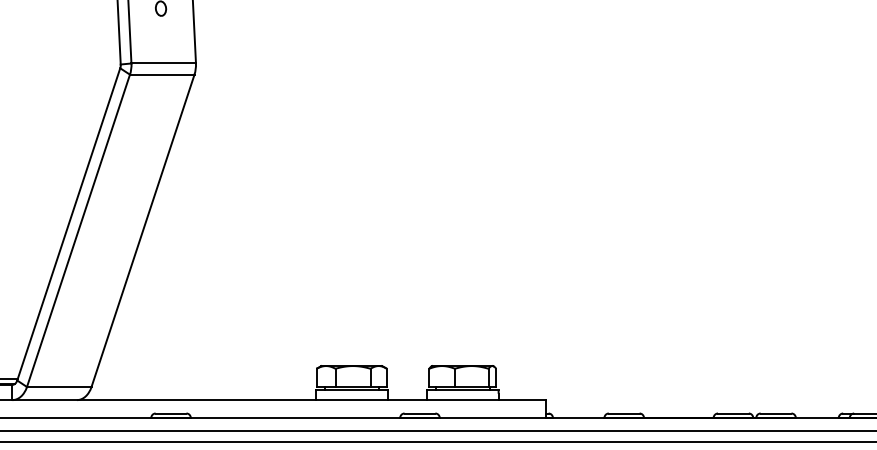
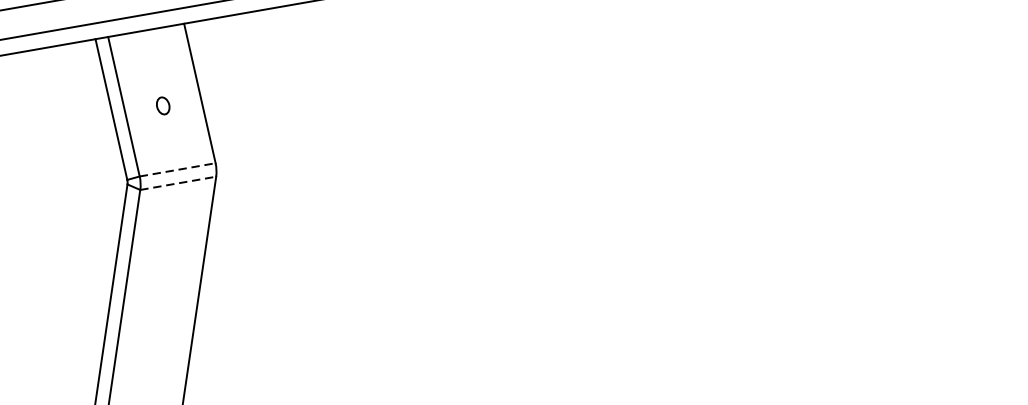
line: (164, 63) -> (178, 169), solid -> dashed
line: (162, 74) -> (178, 183), solid -> dashed

